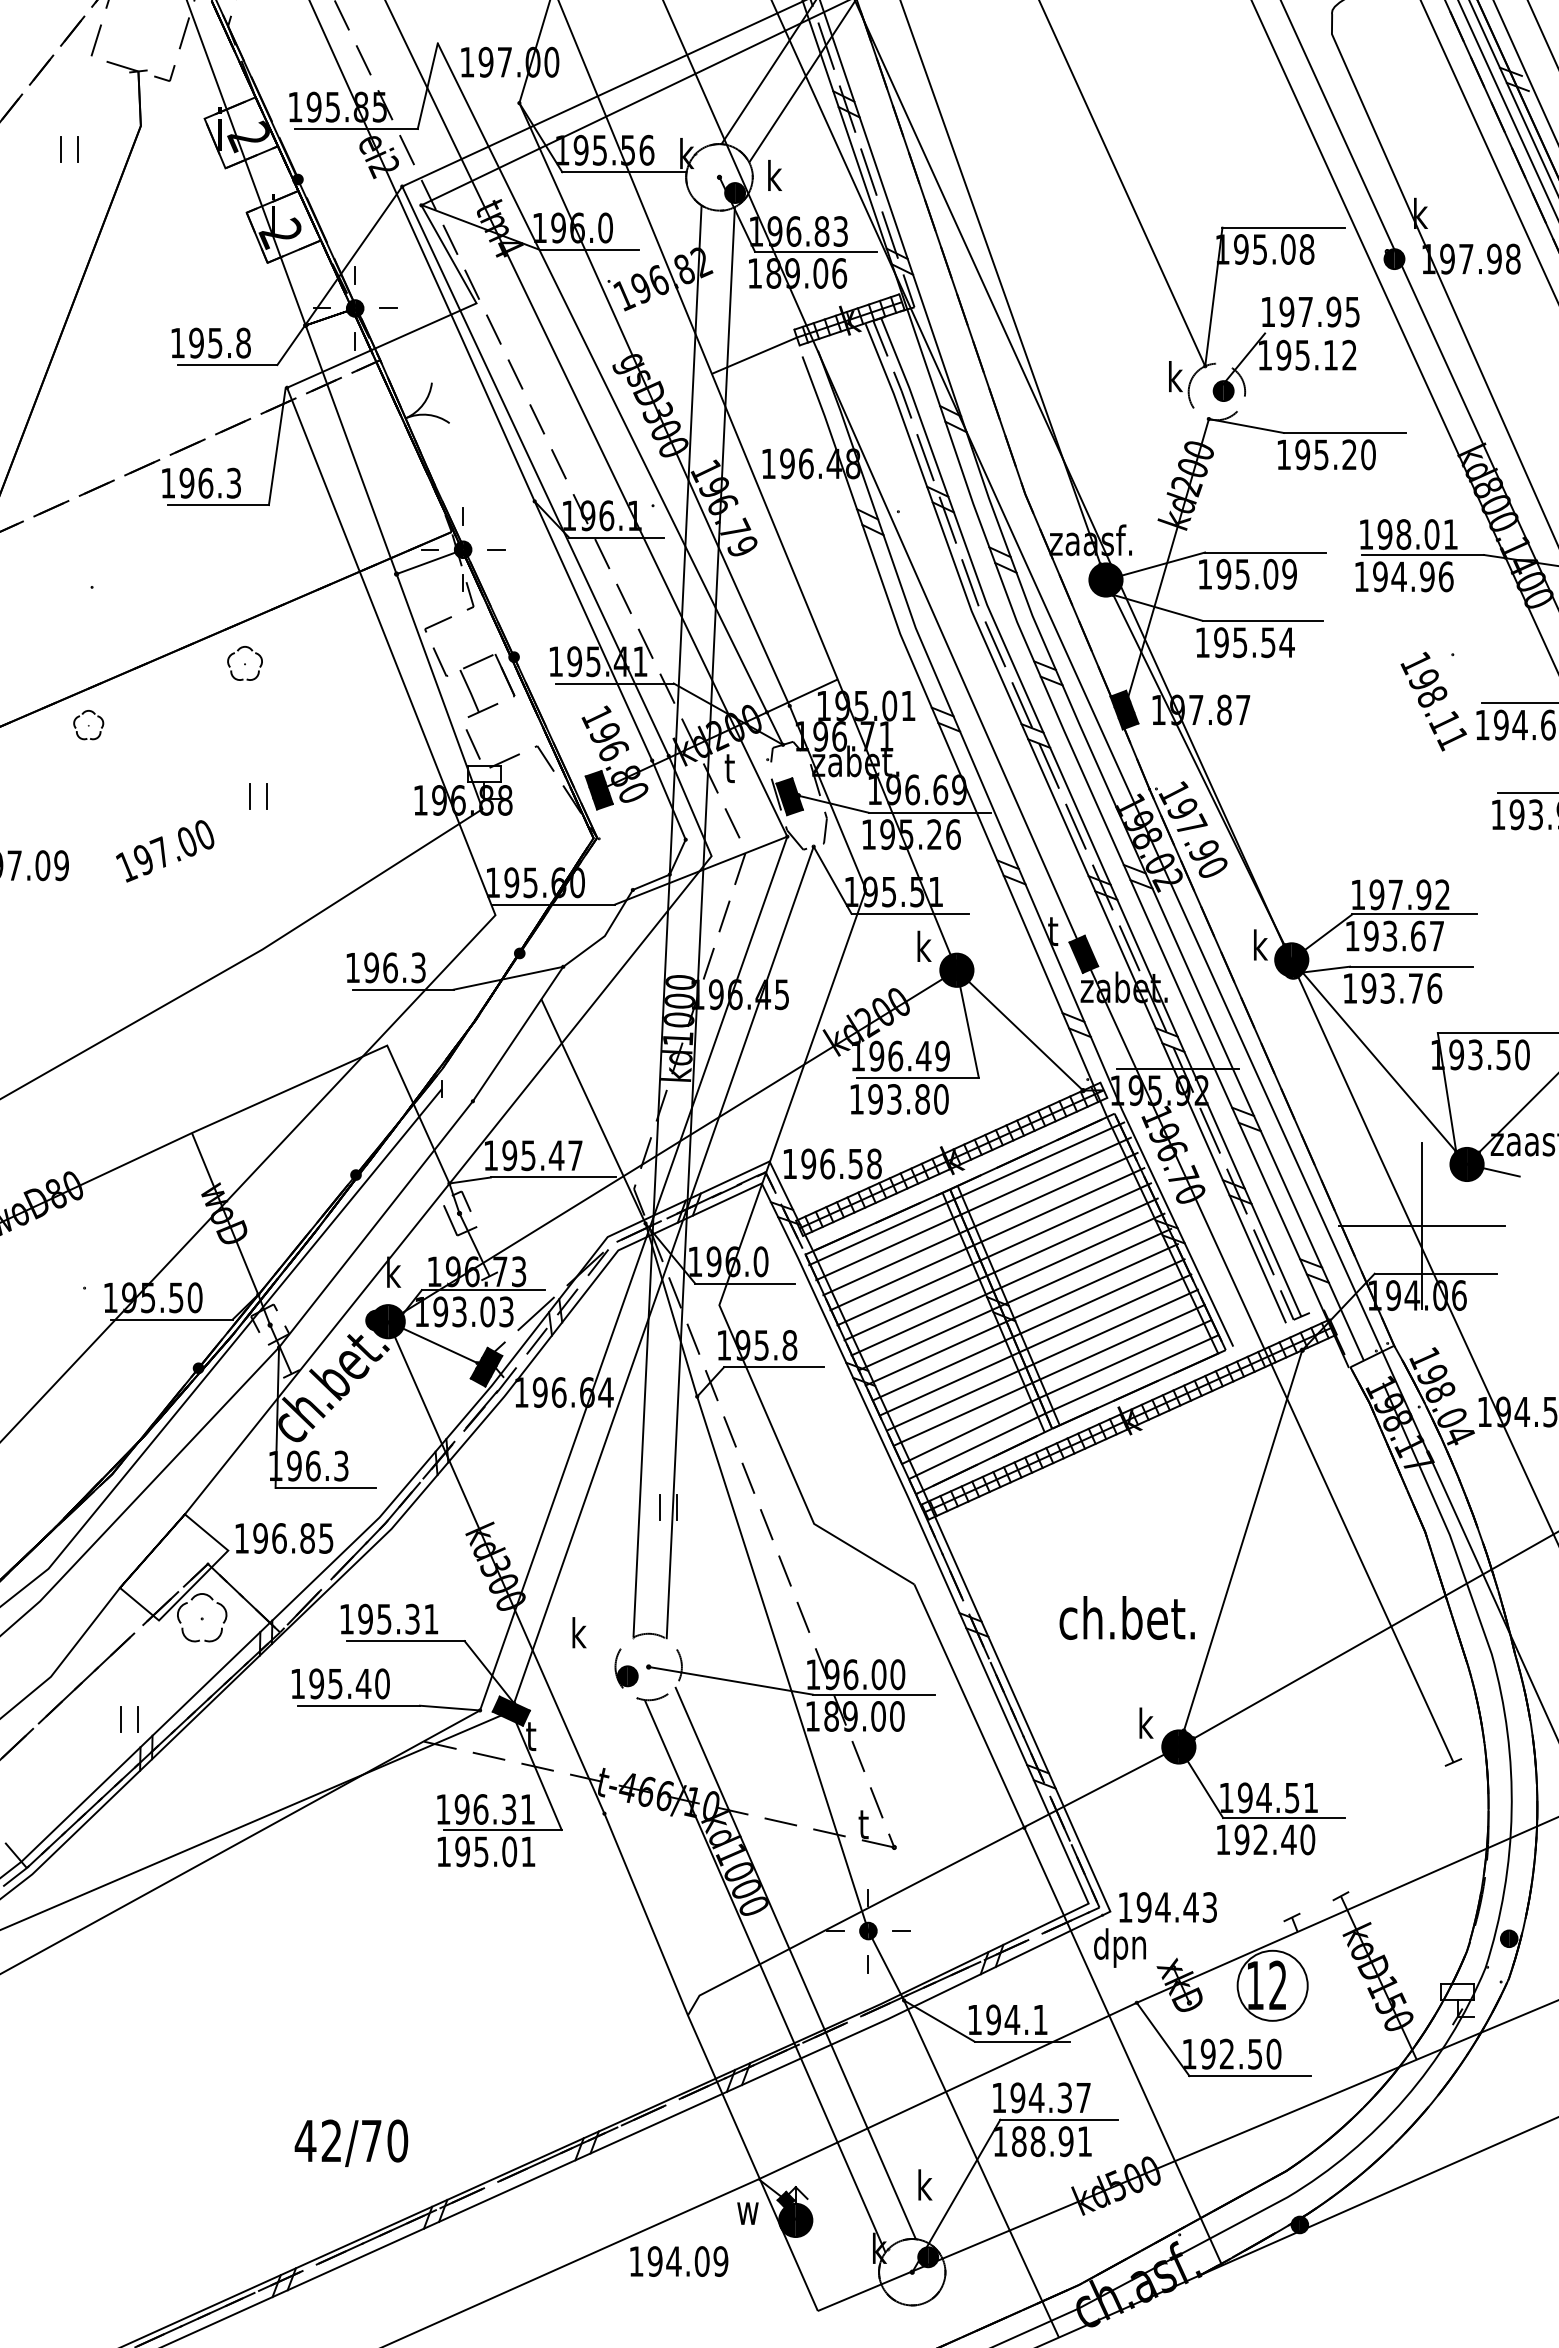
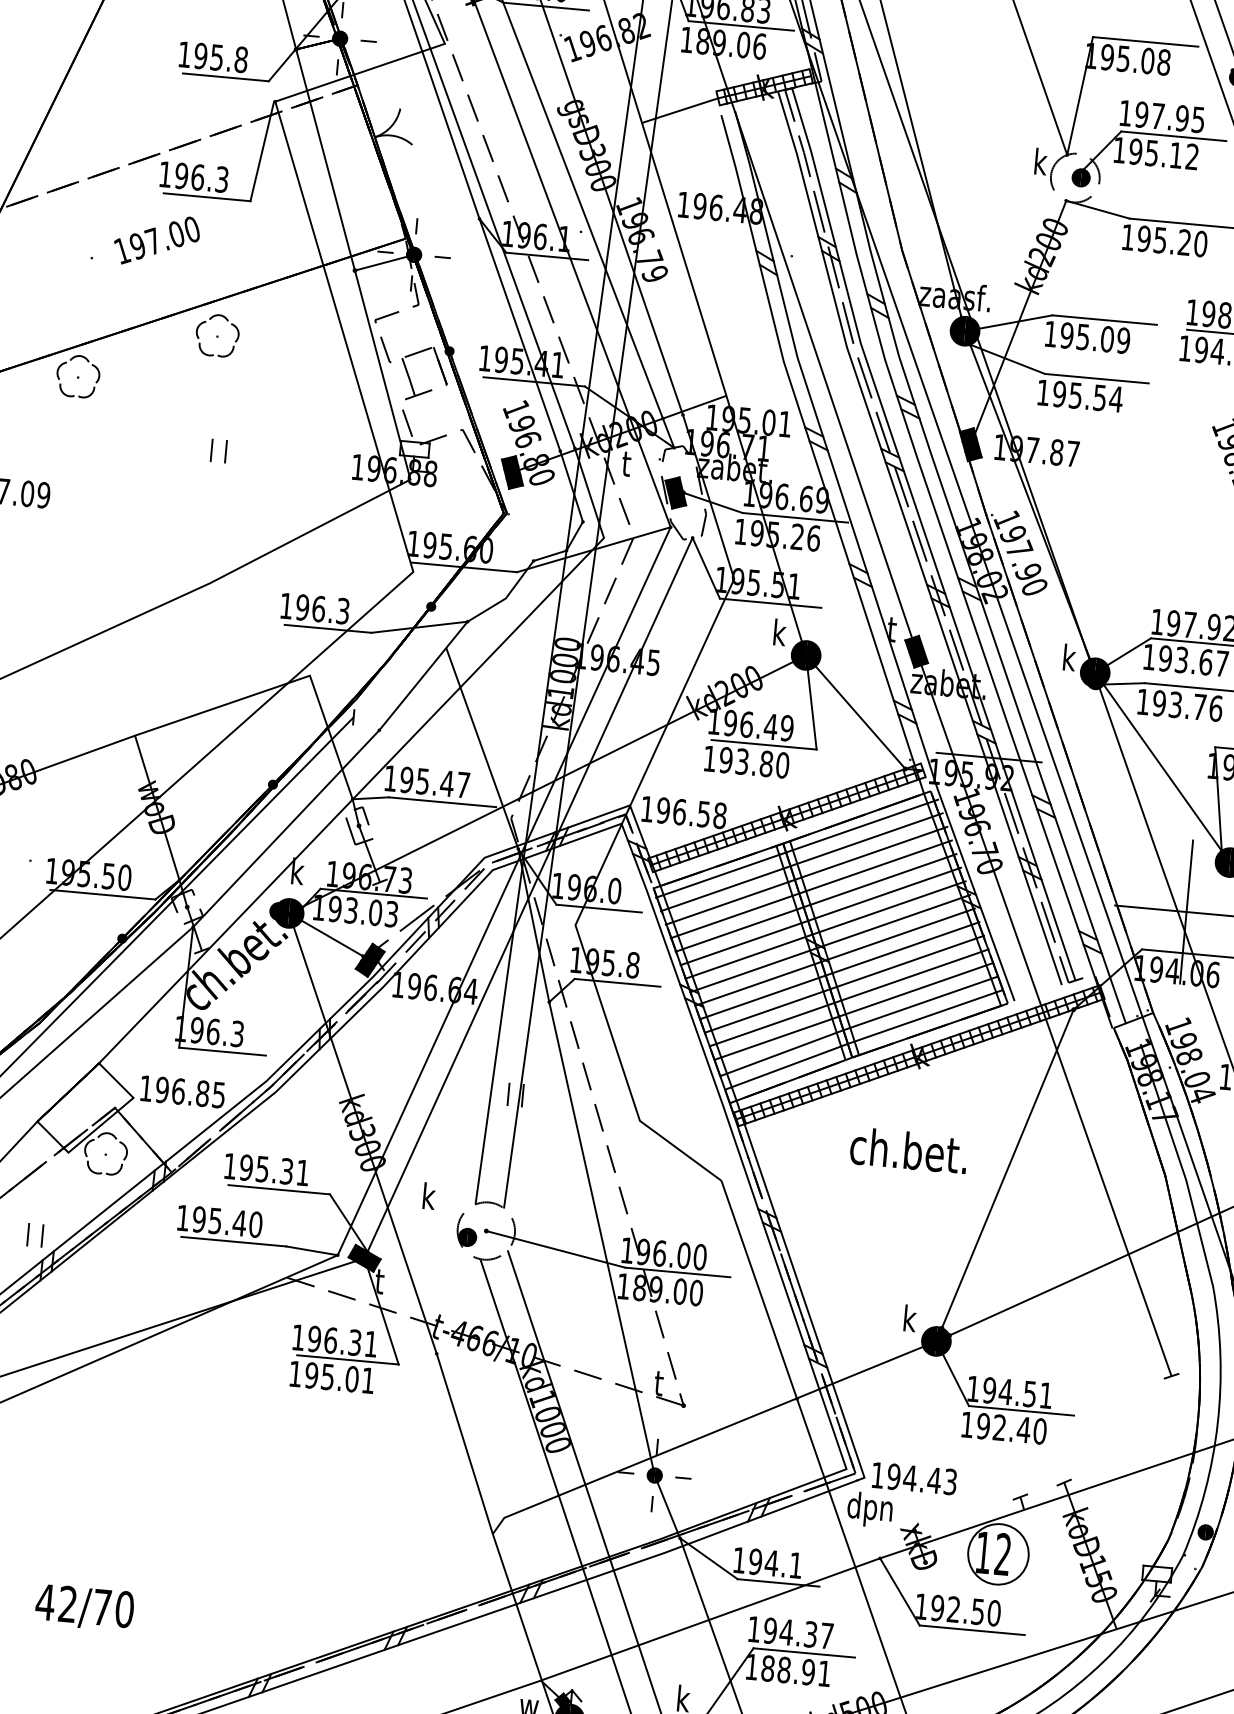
line: (1326, 333) -> (1174, 136), added
part: (244, 663) -> (217, 335), size x1.43
part: (88, 724) -> (77, 375), size x1.67
text: (165, 851) -> (157, 240), moved
text: (1126, 1617) -> (908, 1150), moved
text: (351, 2142) -> (84, 1607), moved

